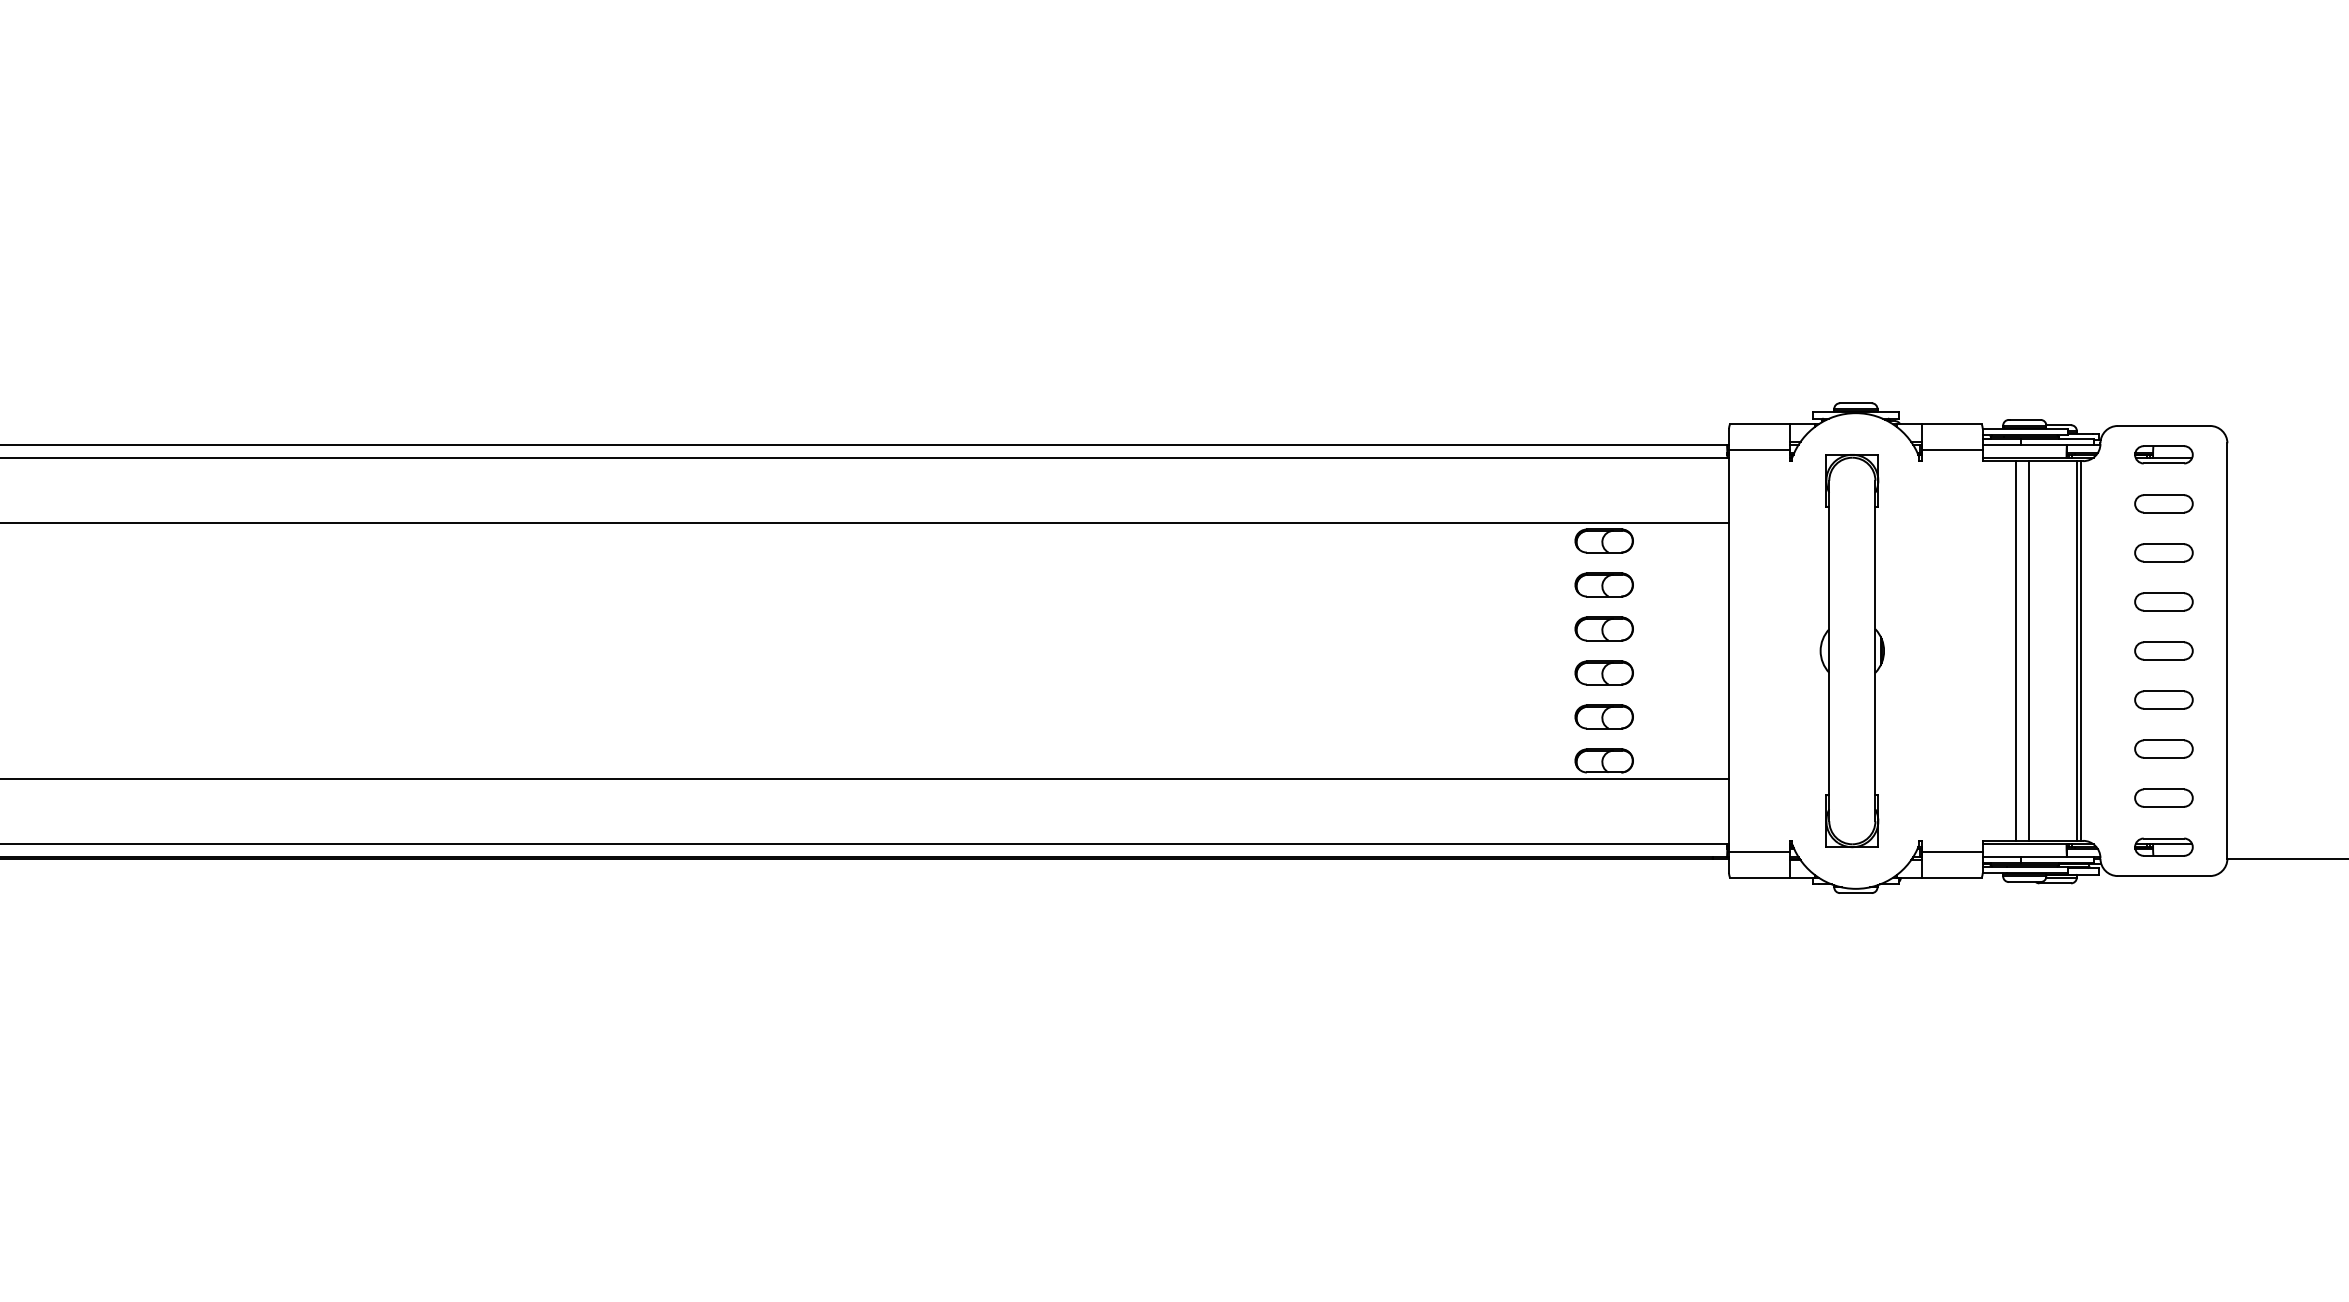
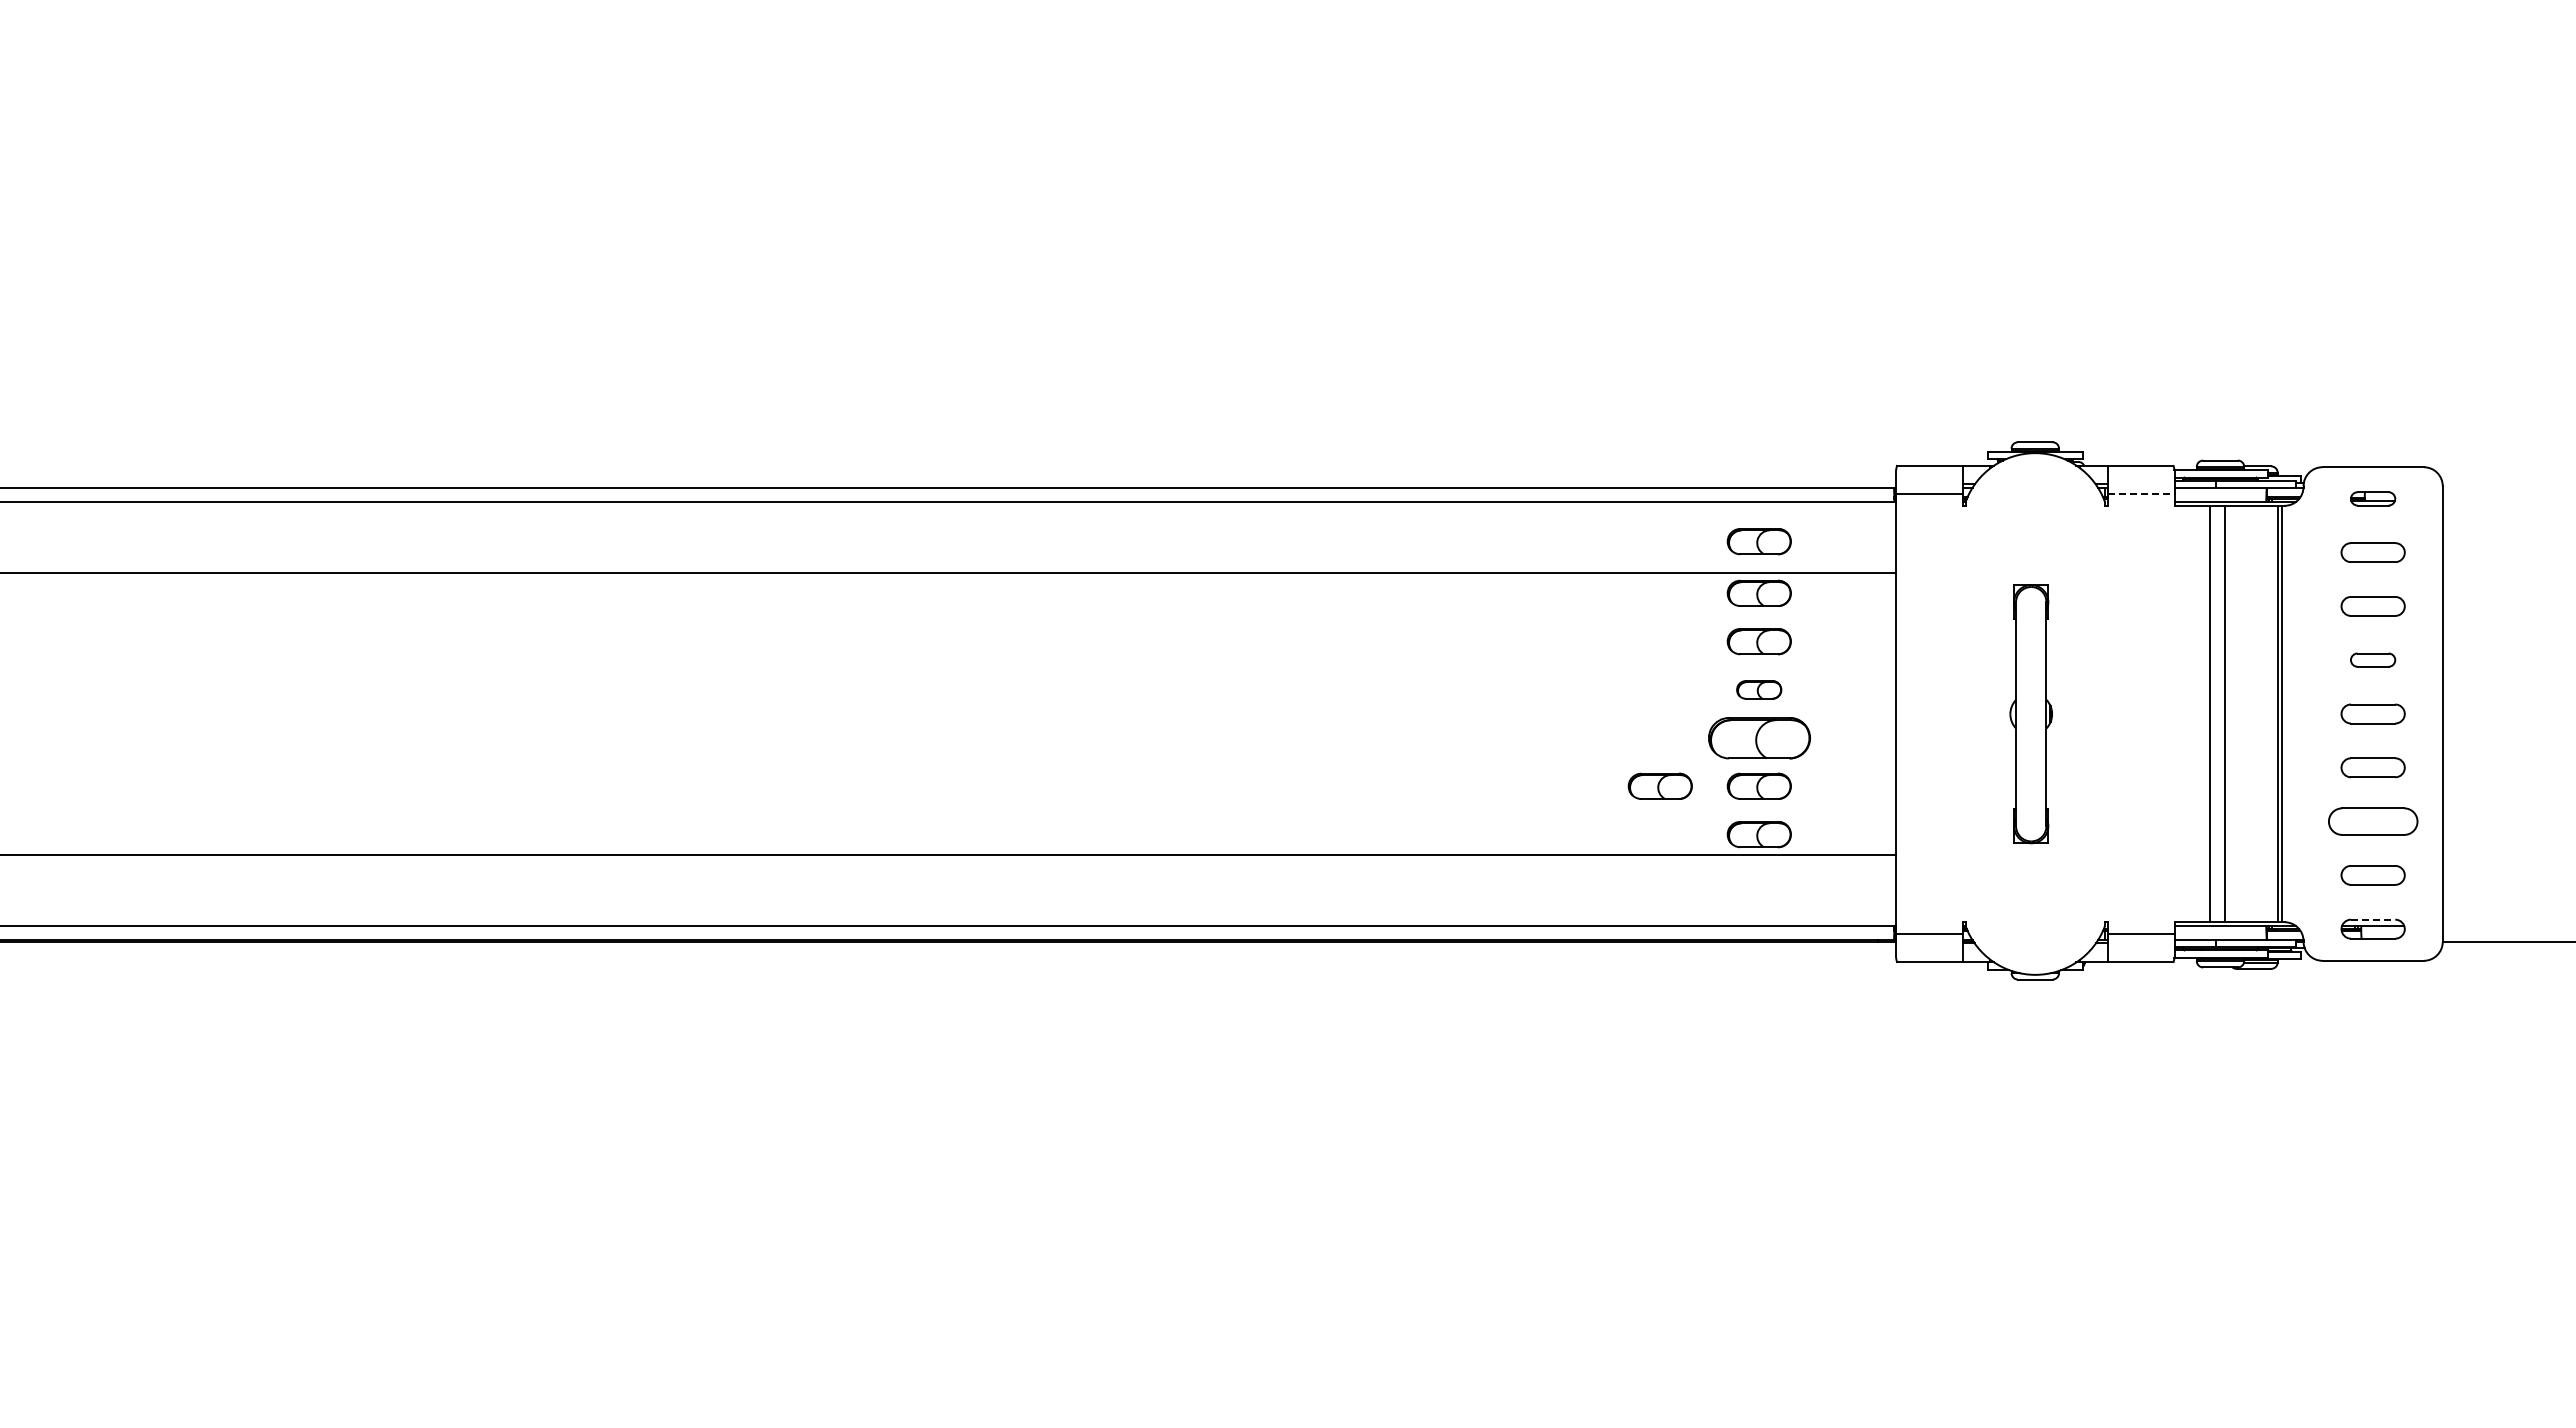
line: (1952, 449) -> (2141, 493), solid -> dashed
part: (2163, 454) -> (2372, 498), size x0.7
part: (1603, 493) -> (1758, 541), added
part: (2163, 601) -> (2372, 659), size x0.7
part: (1603, 628) -> (1758, 689), size x0.7
part: (1851, 651) -> (2030, 714), size x0.6
part: (1603, 672) -> (1758, 737), size x1.6
part: (1513, 716) -> (1659, 785), added
part: (2163, 749) -> (2372, 821), size x1.4
line: (2164, 838) -> (2373, 919), solid -> dashed

